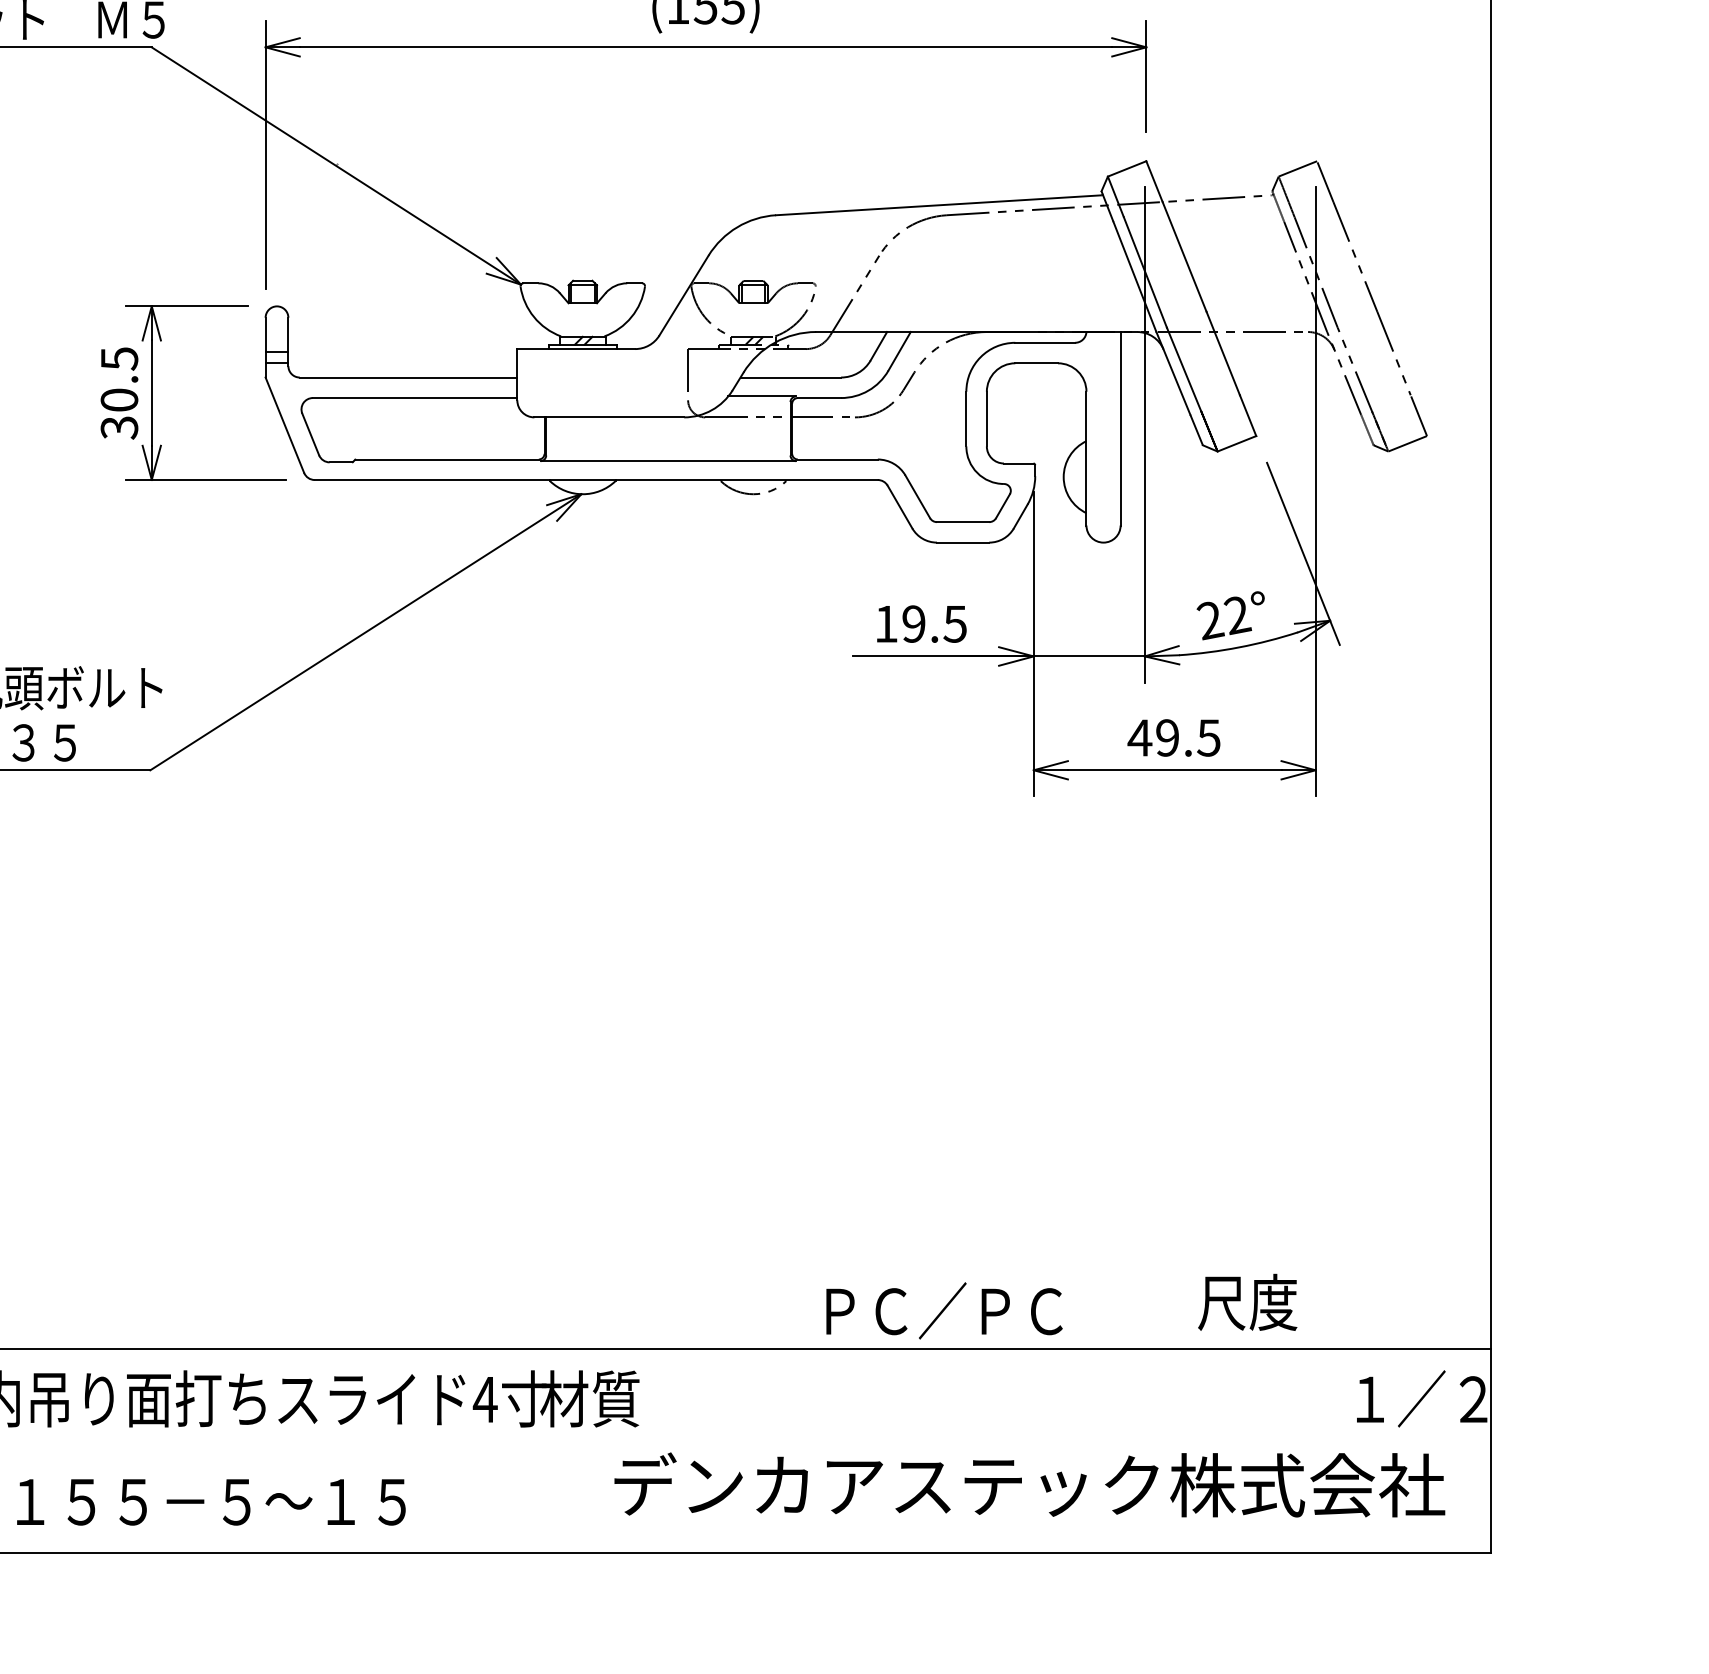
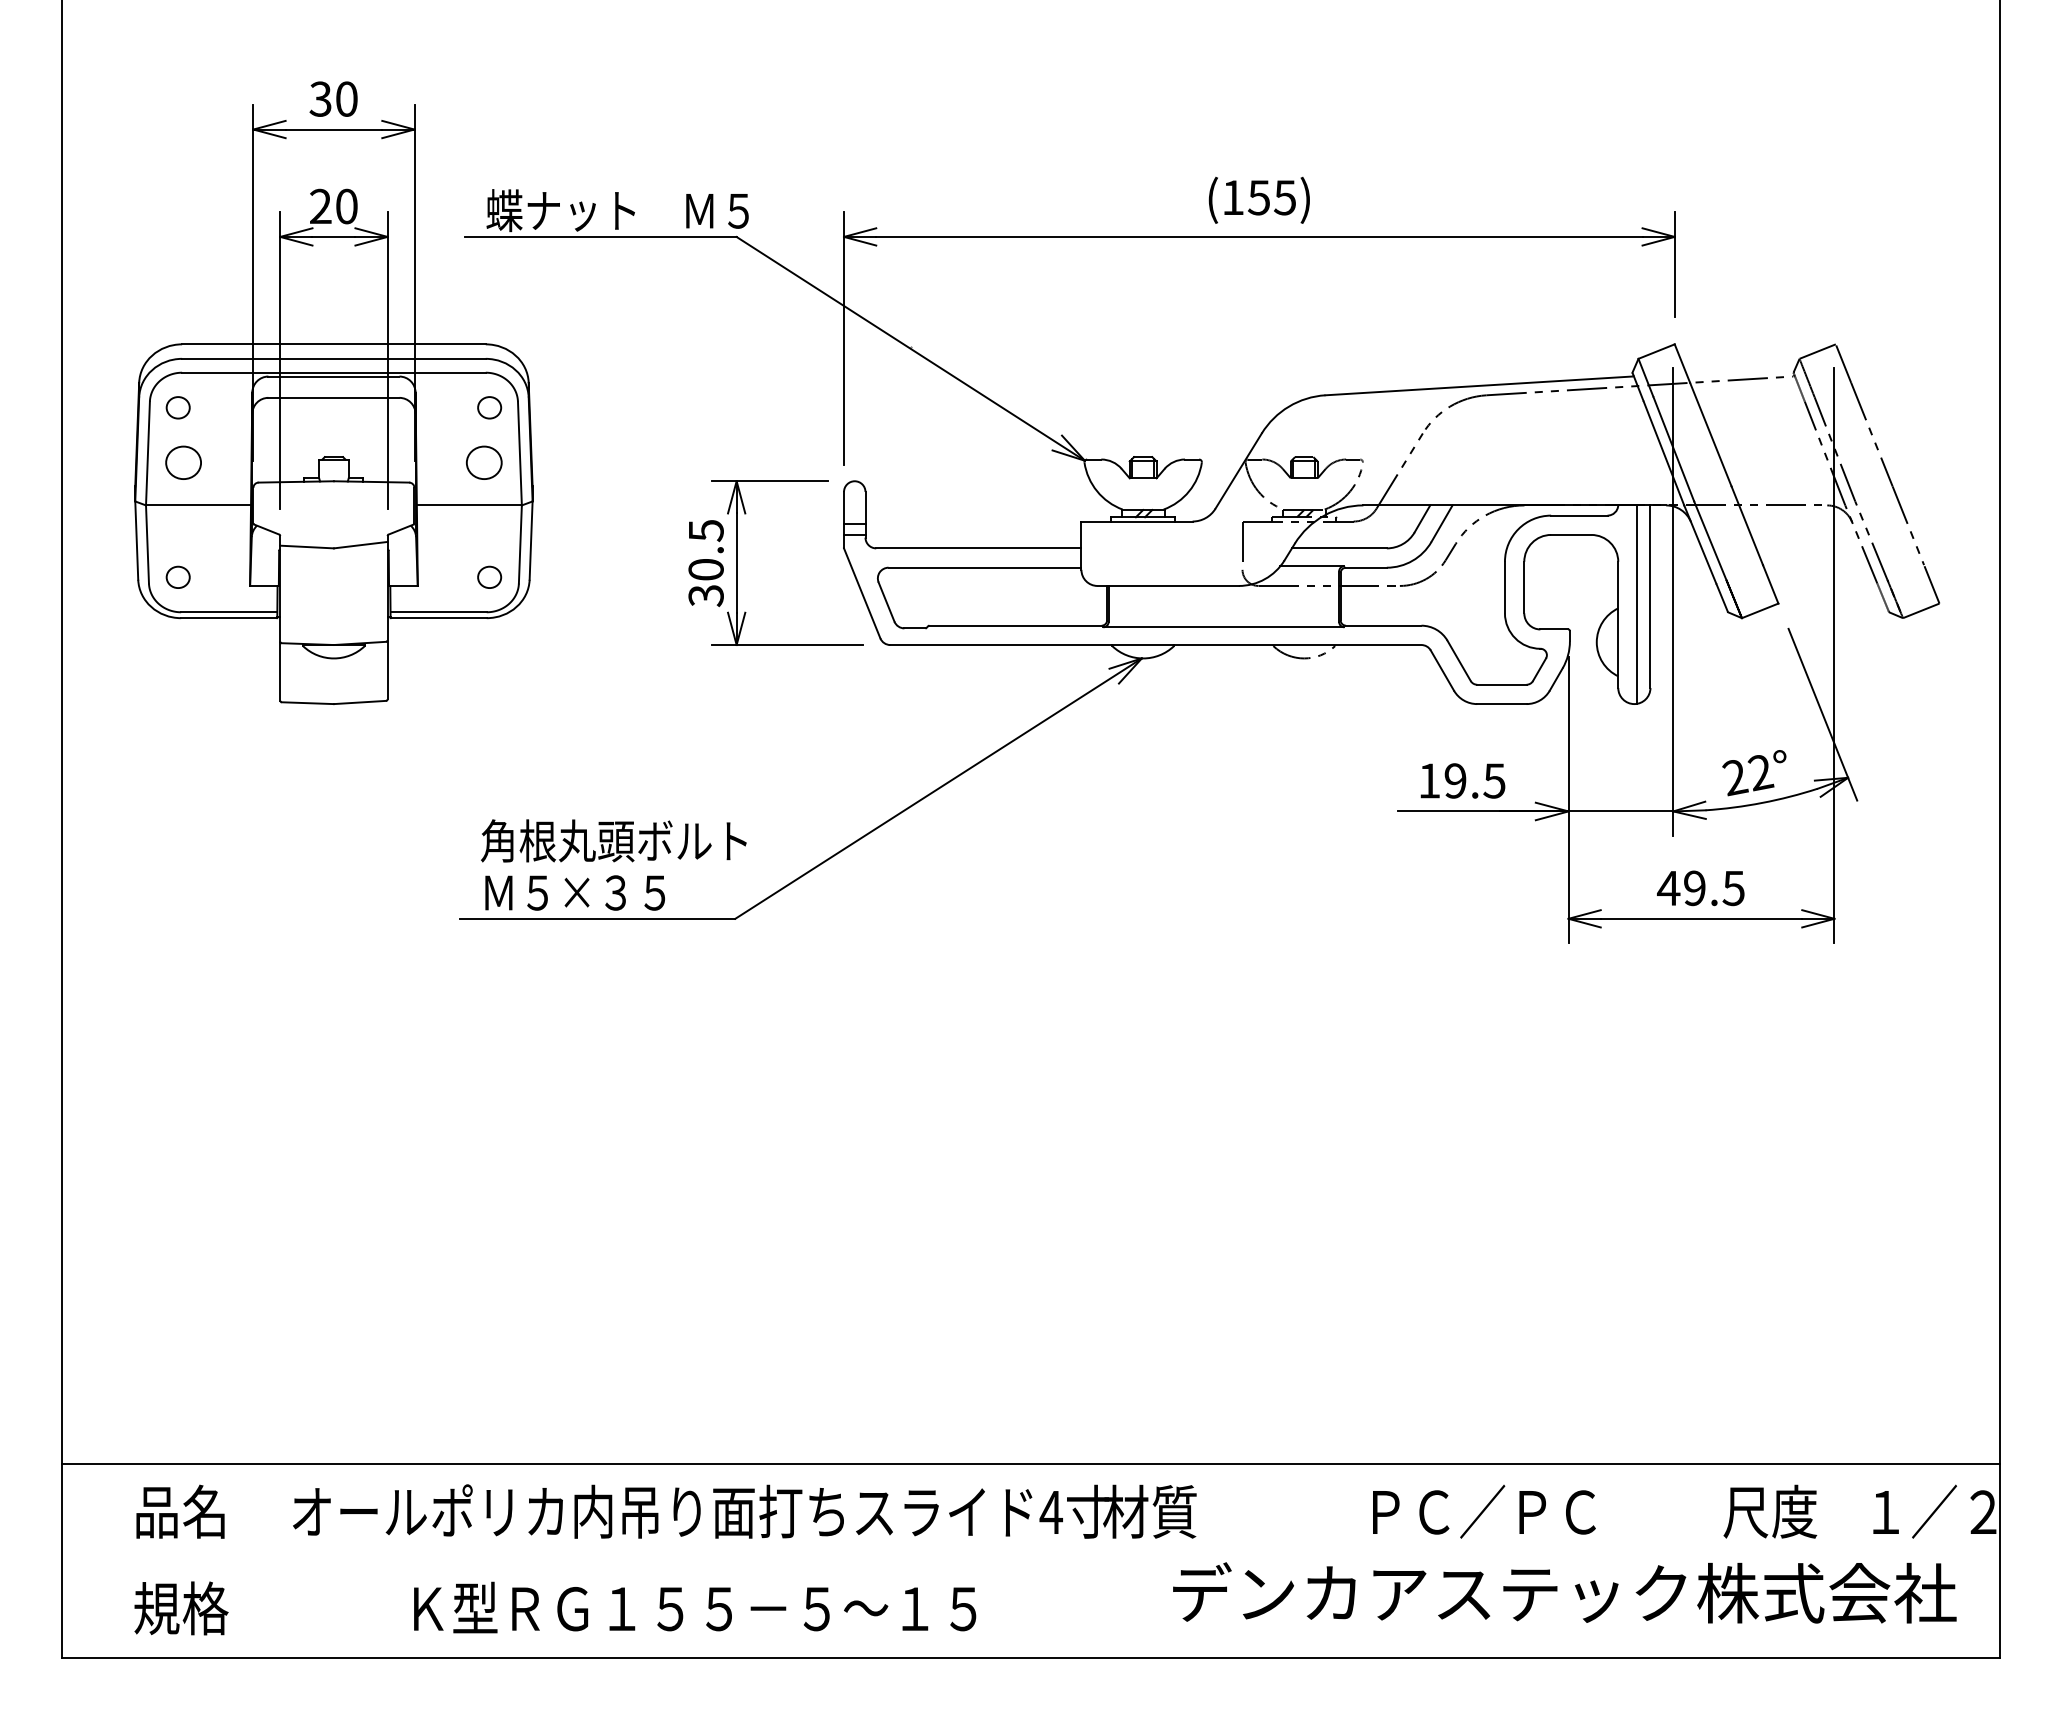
line: (1106, 437) -> (1637, 604), added
text: (1247, 1302) -> (1770, 1511), moved
text: (944, 1310) -> (1484, 1511), moved

